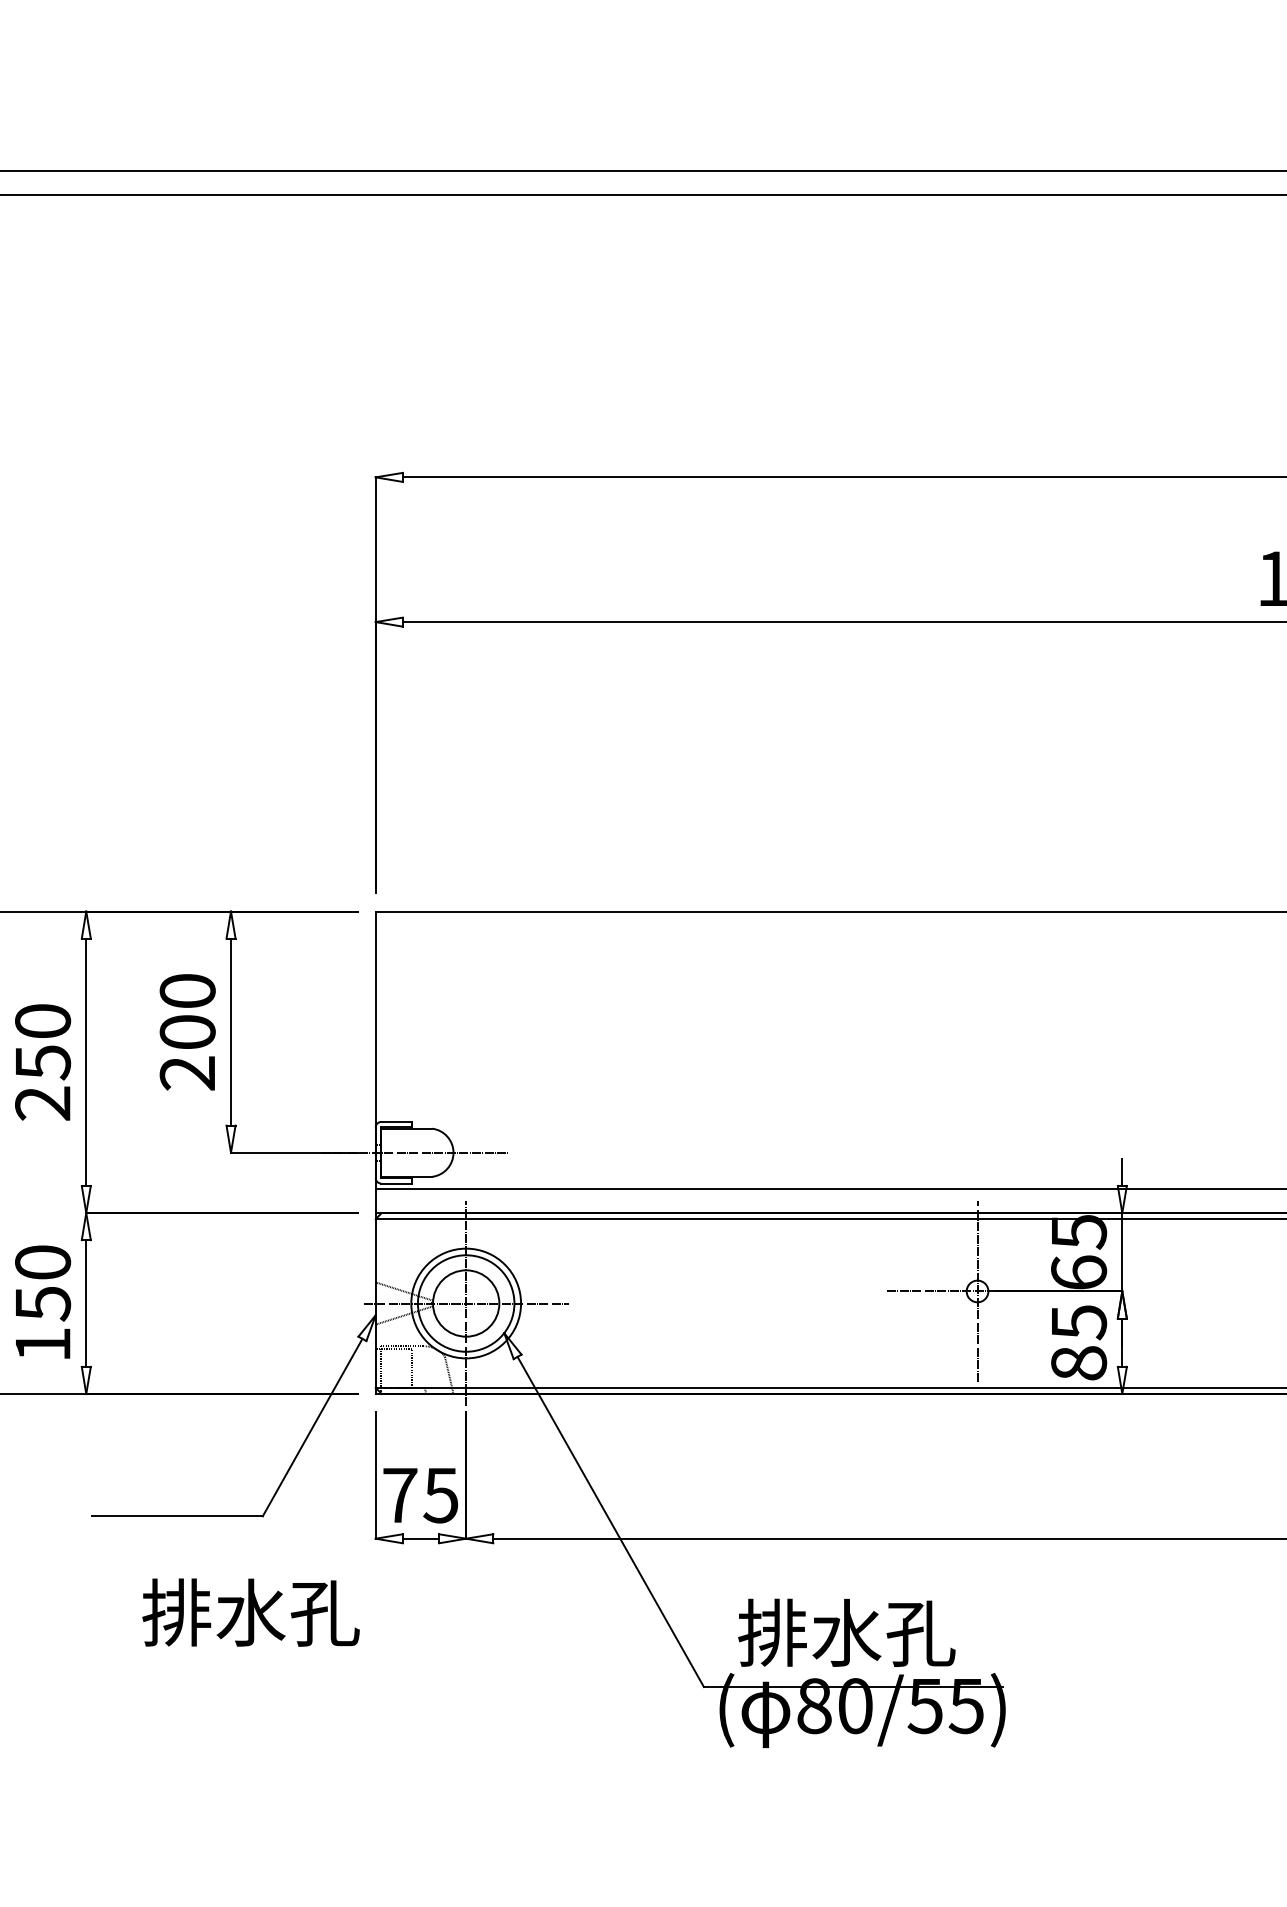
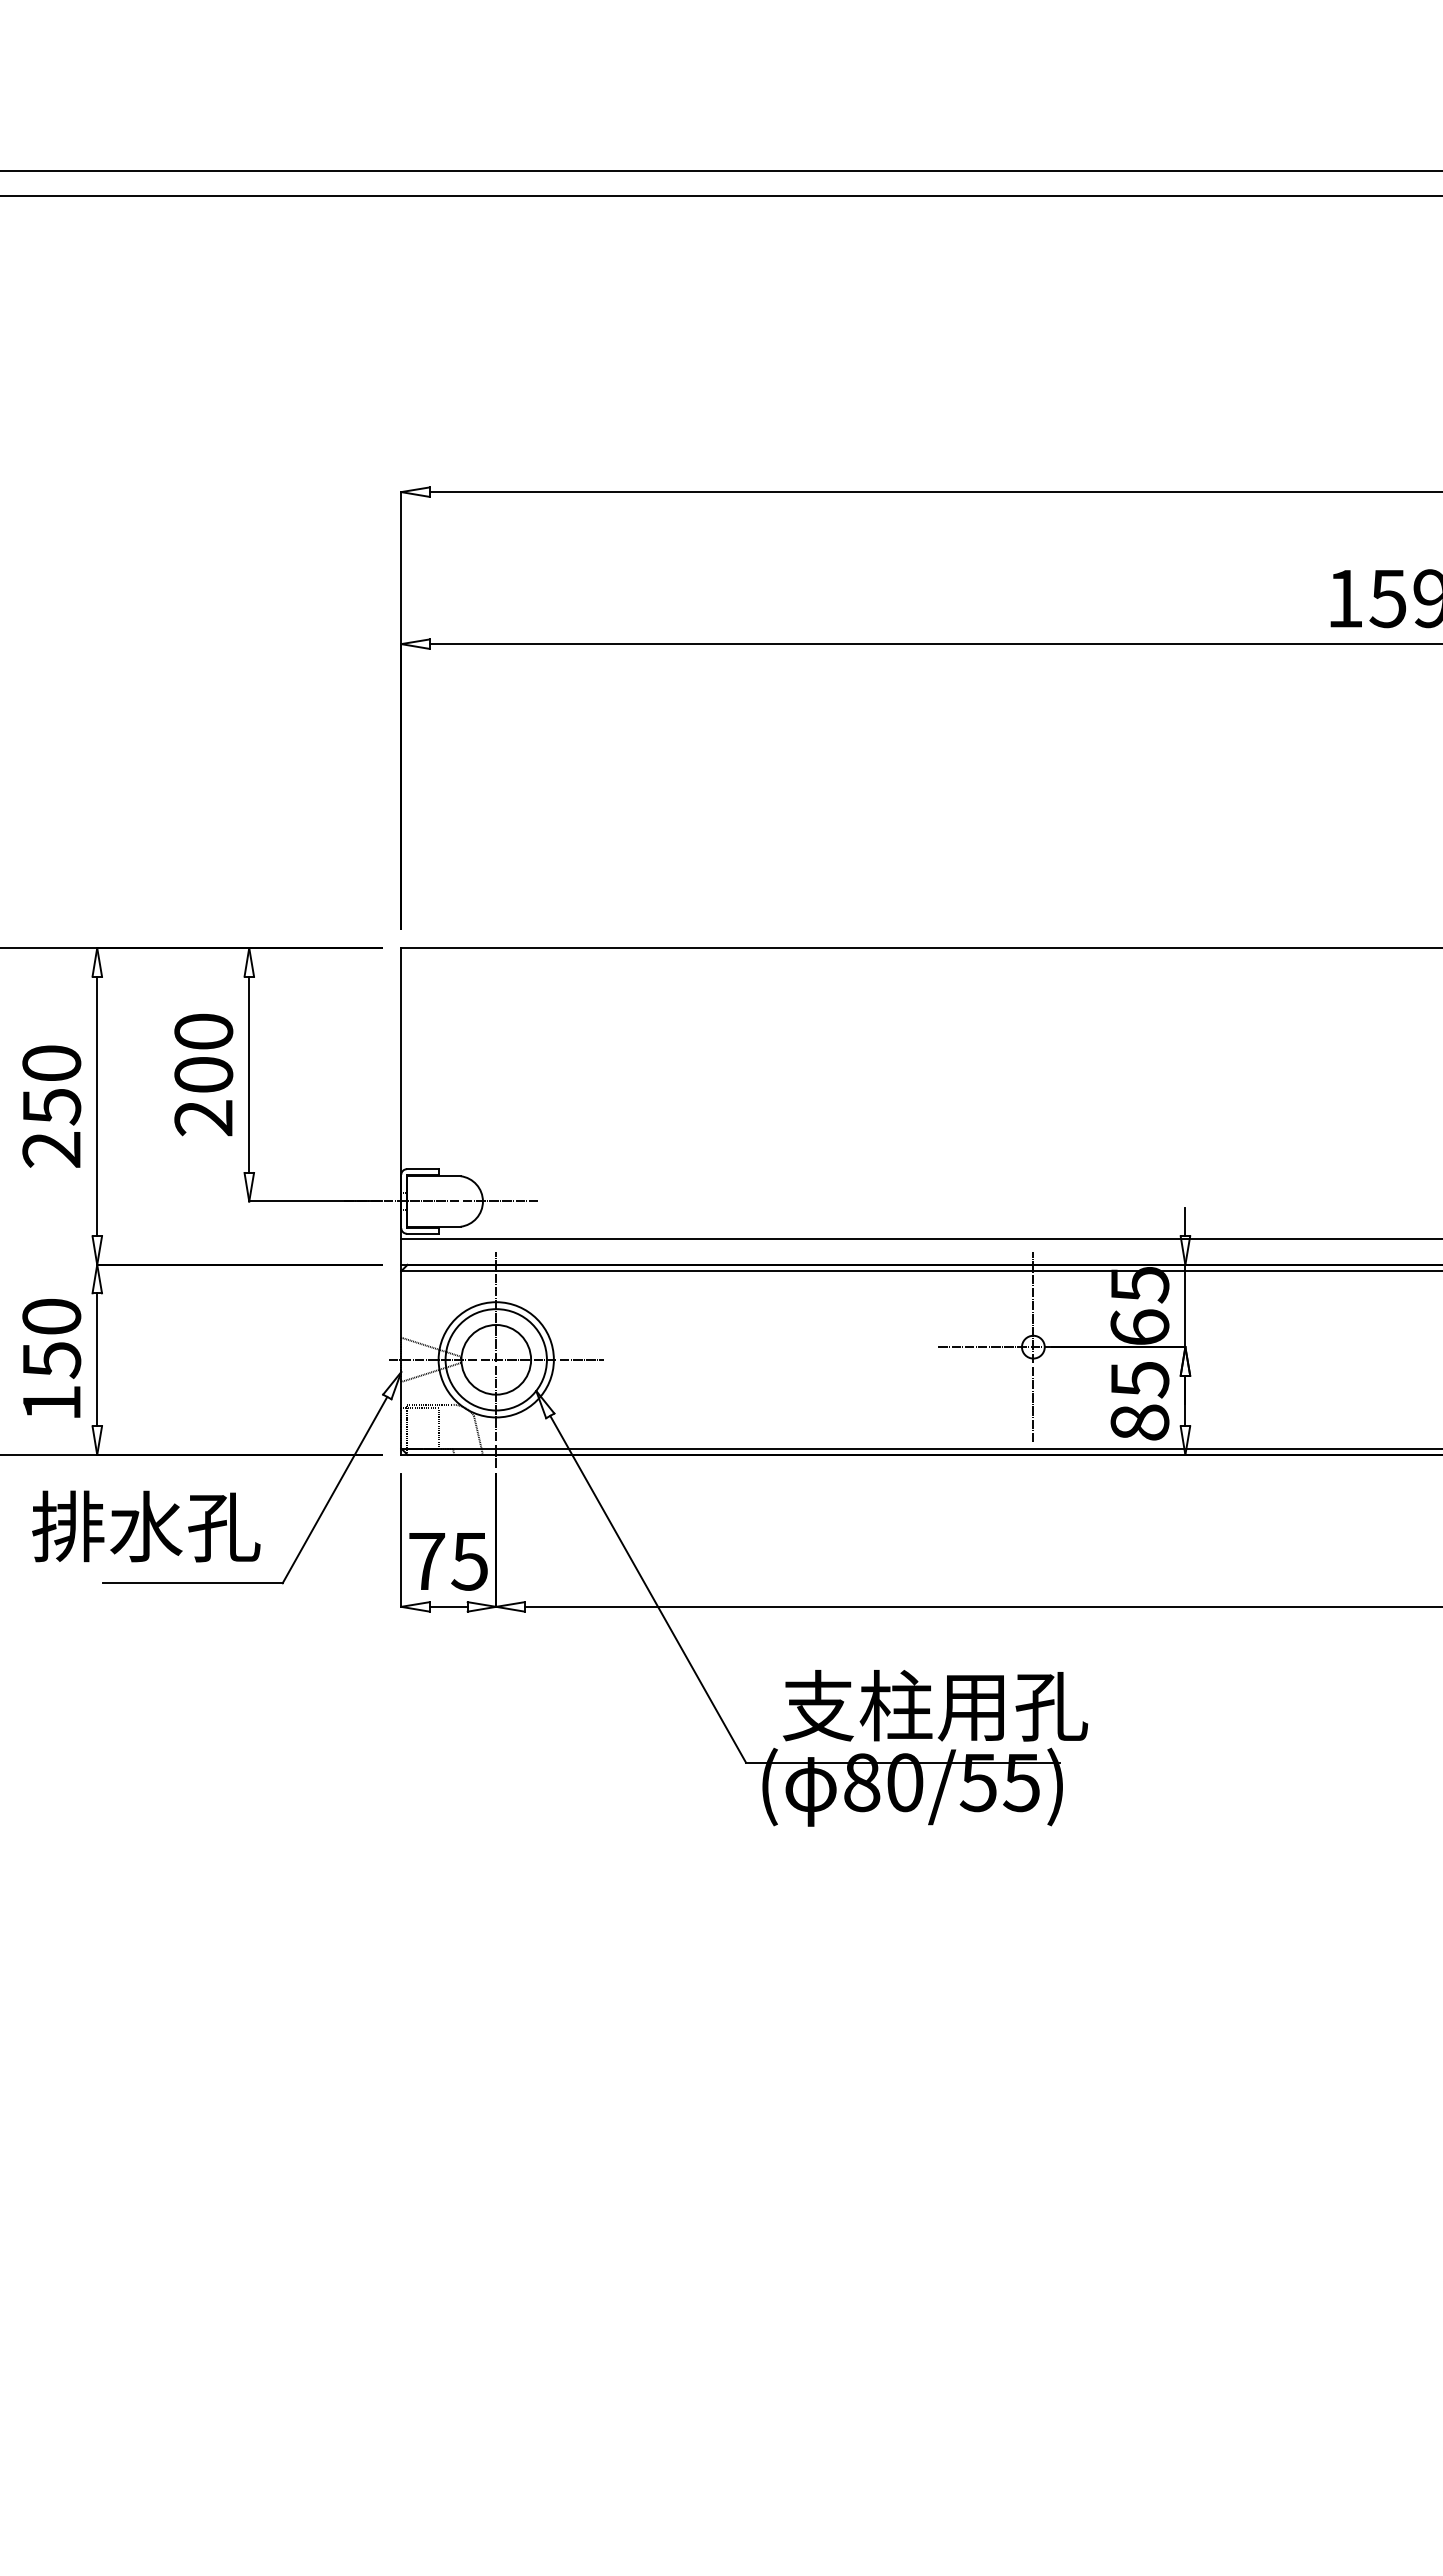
text: (251, 1612) -> (146, 1526), moved
text: (883, 1632) -> (934, 1705), 排水孔 -> 支柱用孔

